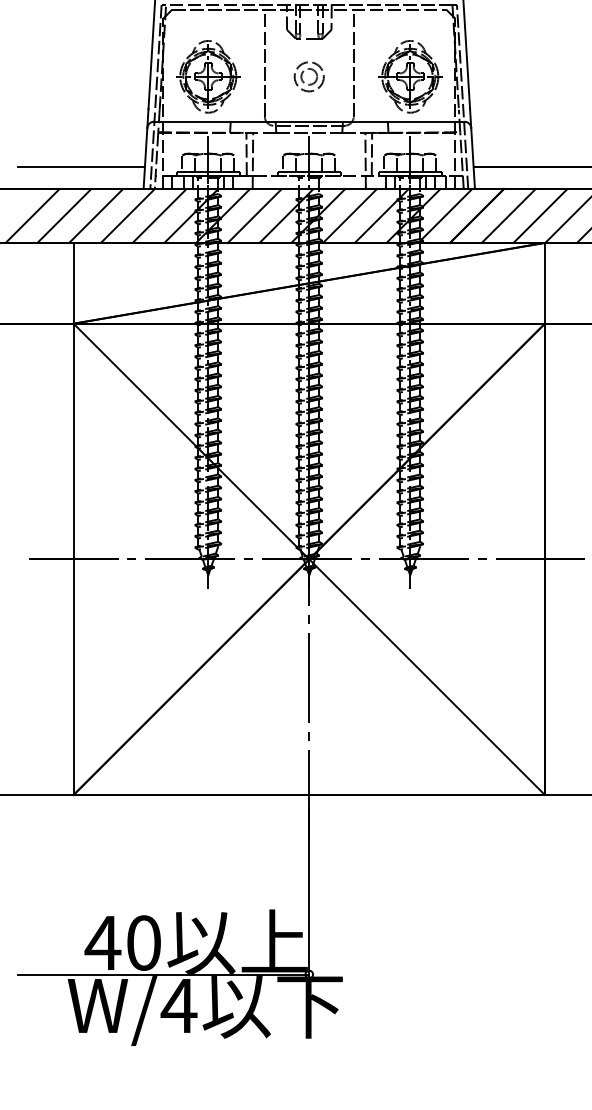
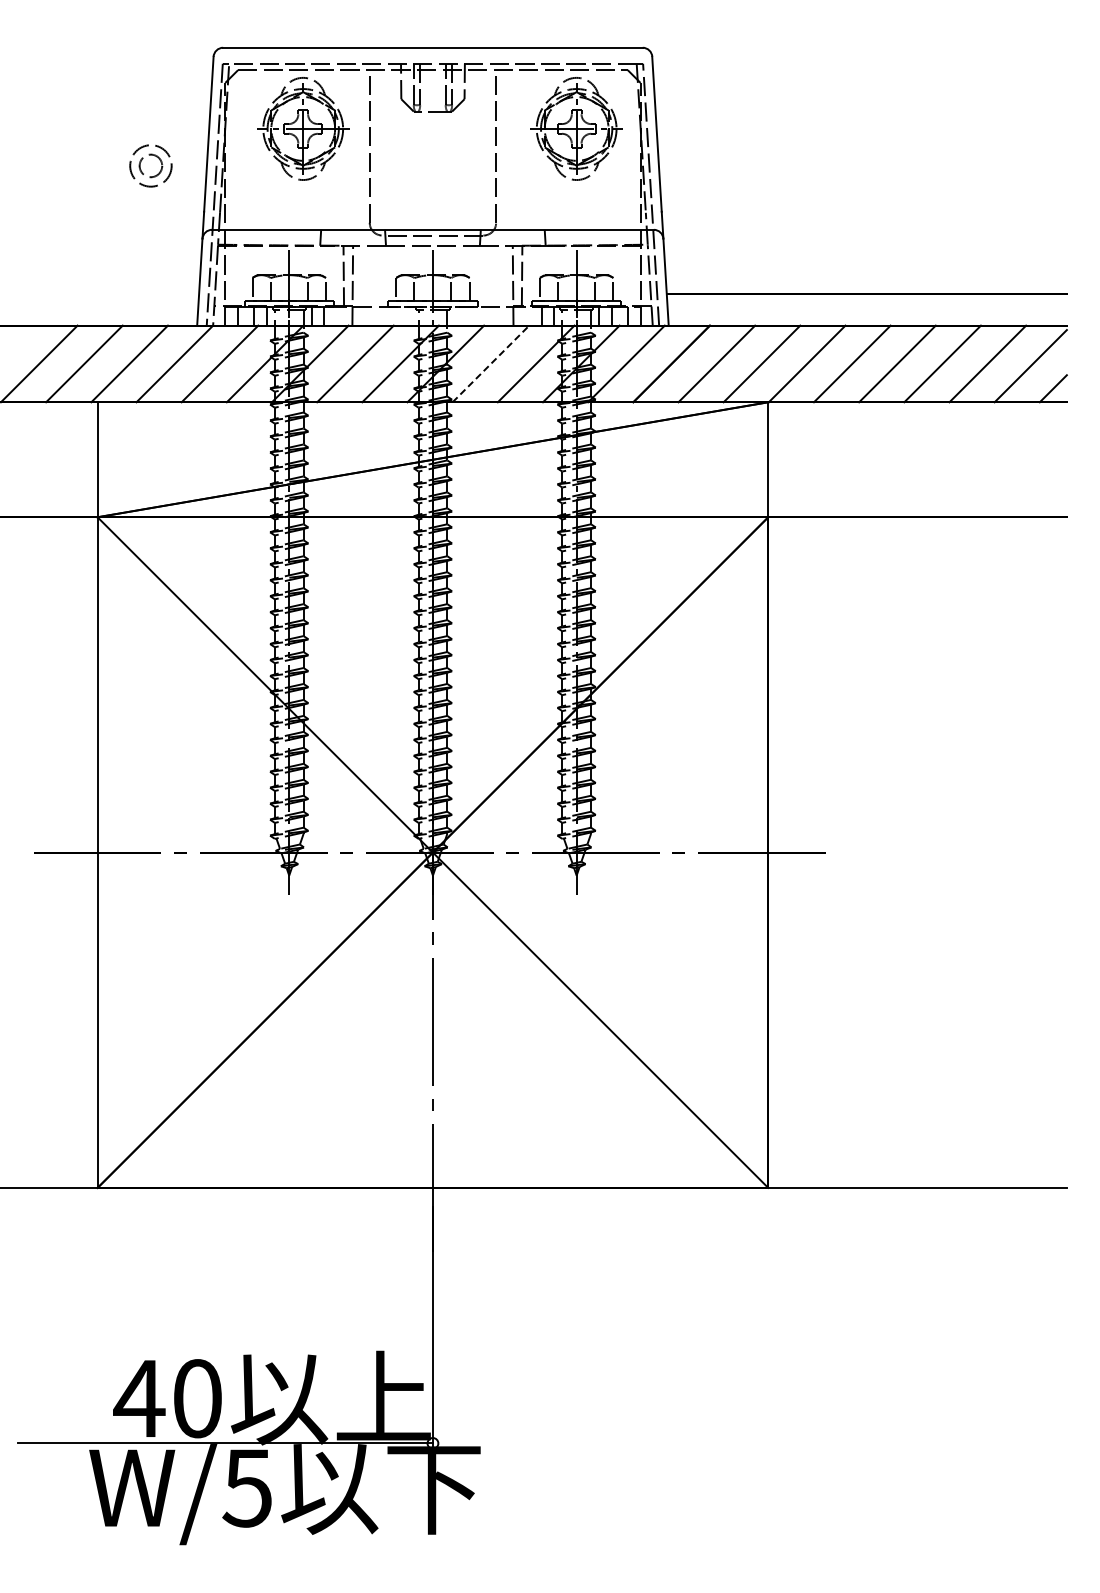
part: (303, 73) -> (142, 160), moved
part: (208, 76) -> (303, 128), moved
part: (410, 76) -> (576, 128), moved
line: (81, 166) -> (108, 293), removed
line: (350, 215) -> (491, 363), solid -> dashed
text: (178, 1006) -> (247, 1488), W/4 -> W/5

